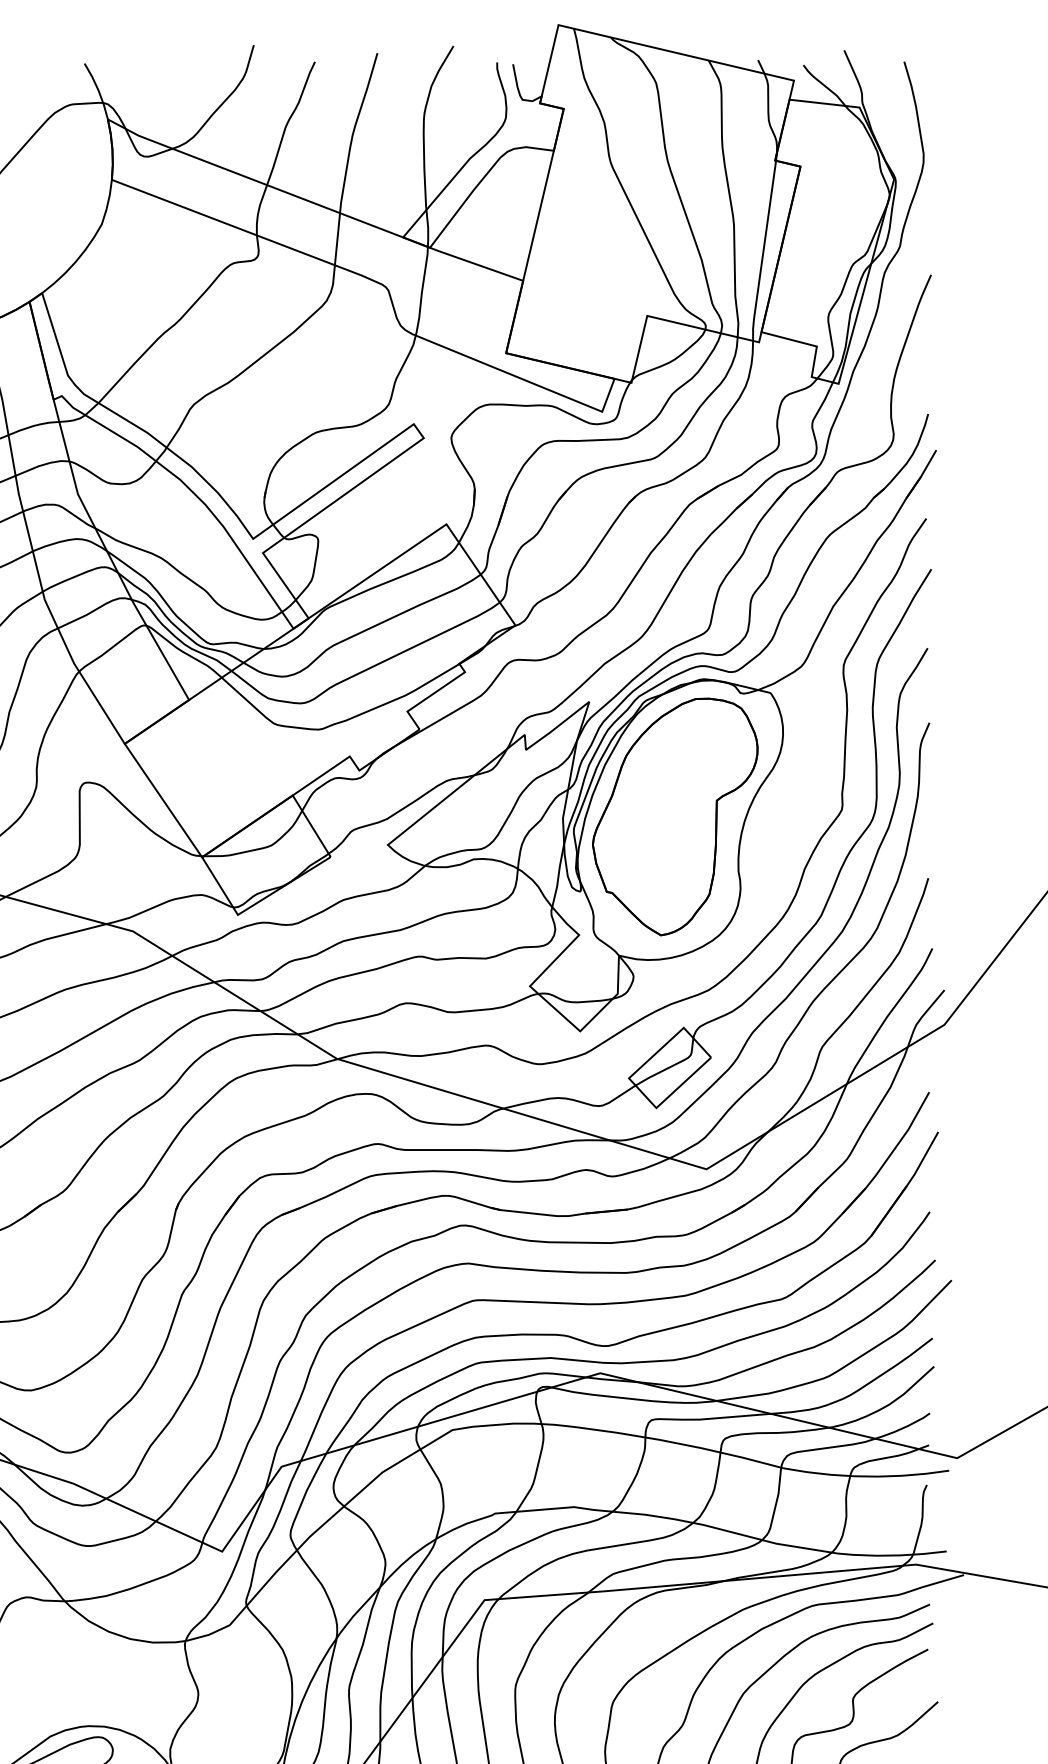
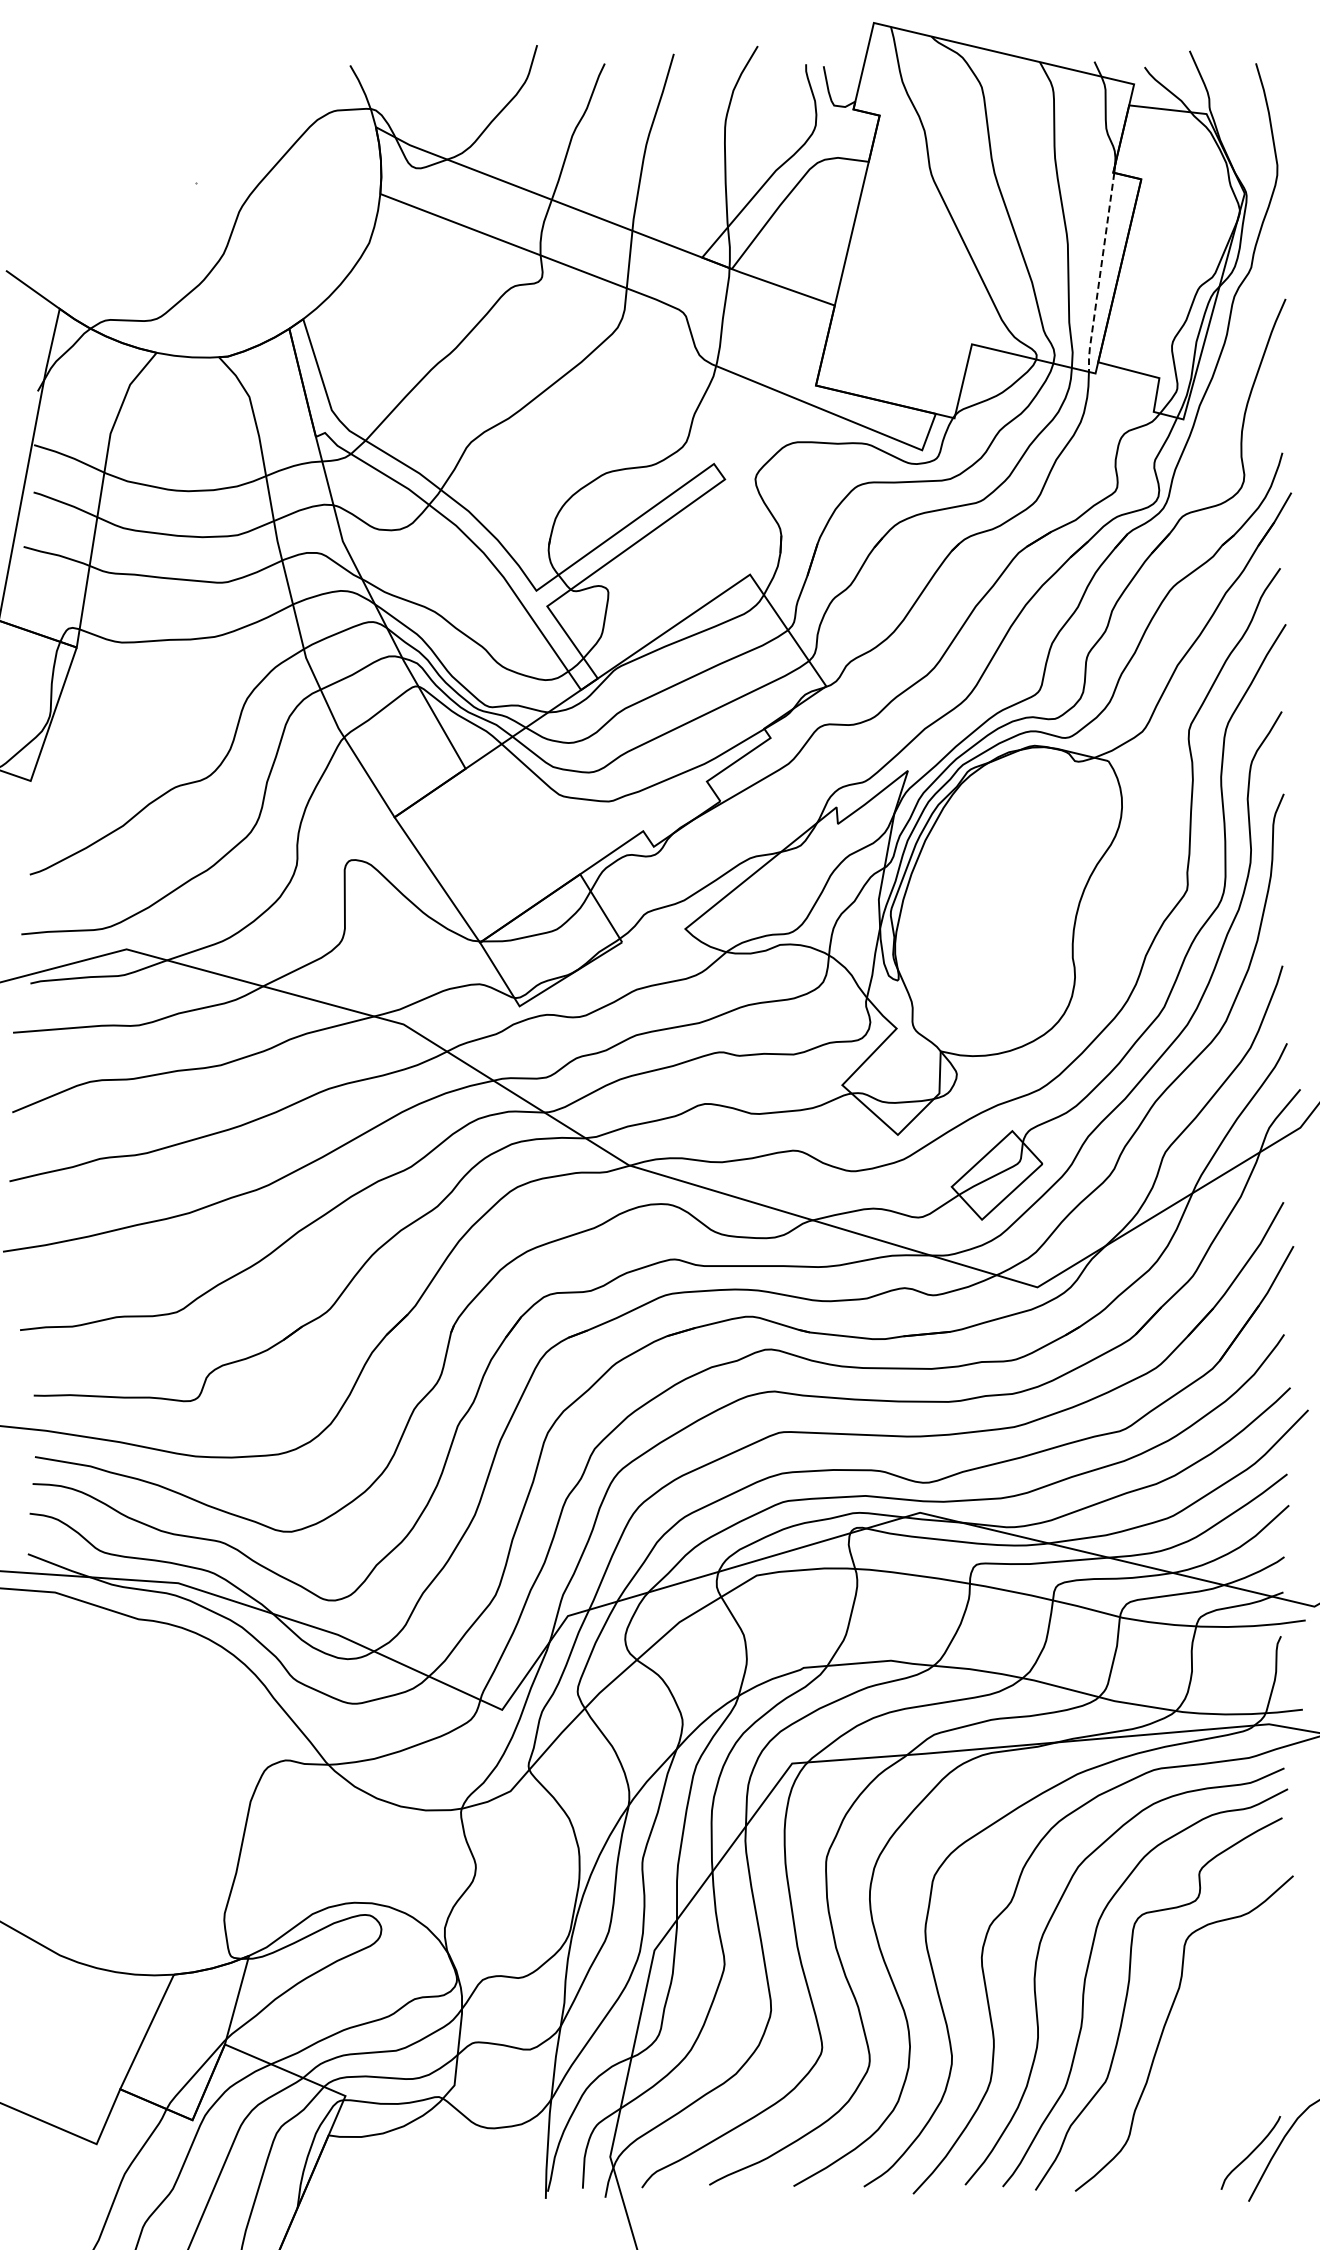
line: (763, 251) -> (1100, 273), solid -> dashed
part: (674, 816) -> (1002, 897), removed

